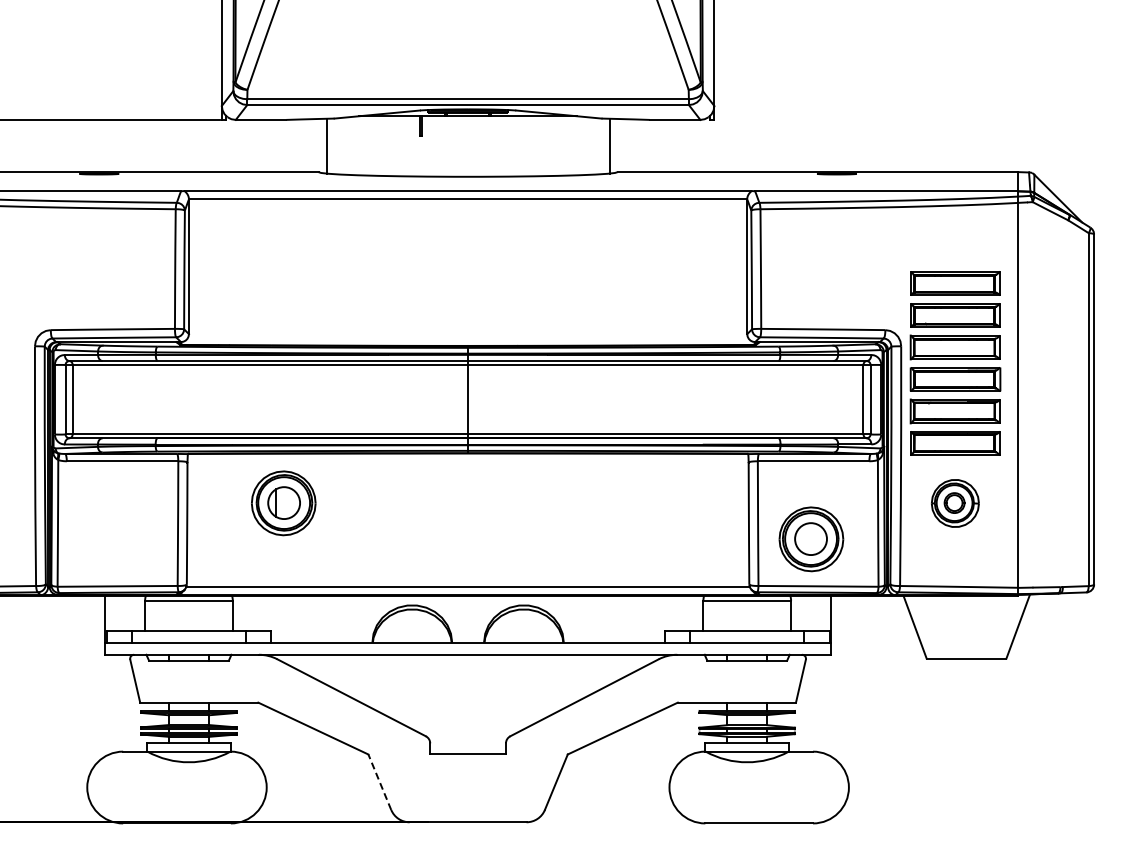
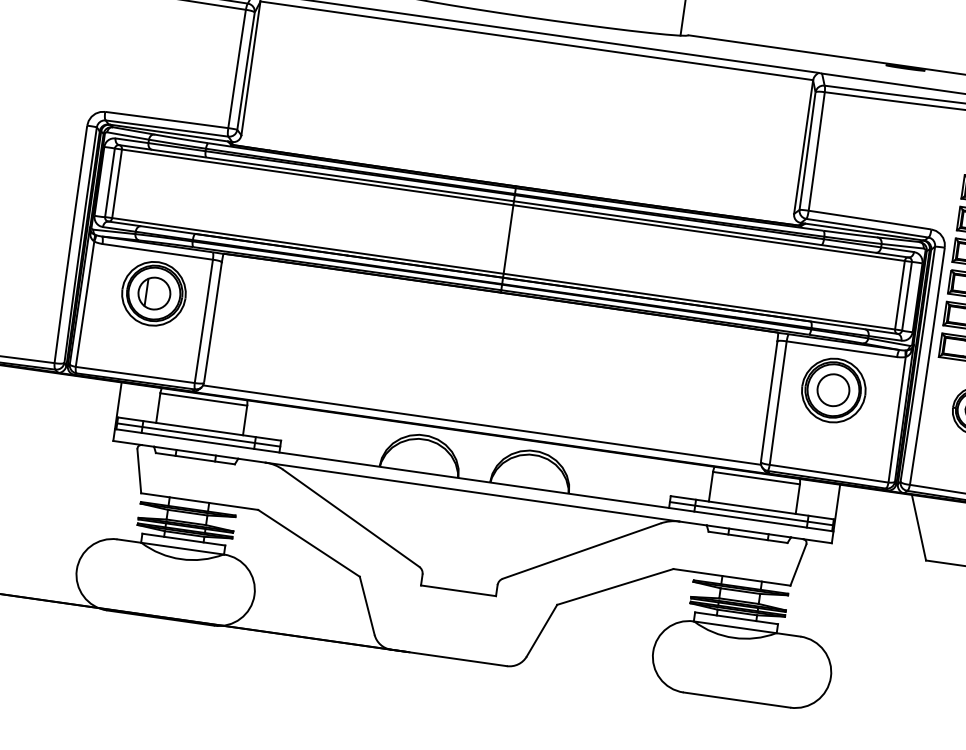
part: (283, 503) -> (153, 293), moved
part: (811, 539) -> (833, 390), moved
line: (188, 636) -> (198, 434), added
line: (746, 636) -> (750, 513), added
line: (379, 782) -> (366, 606), dashed -> solid

